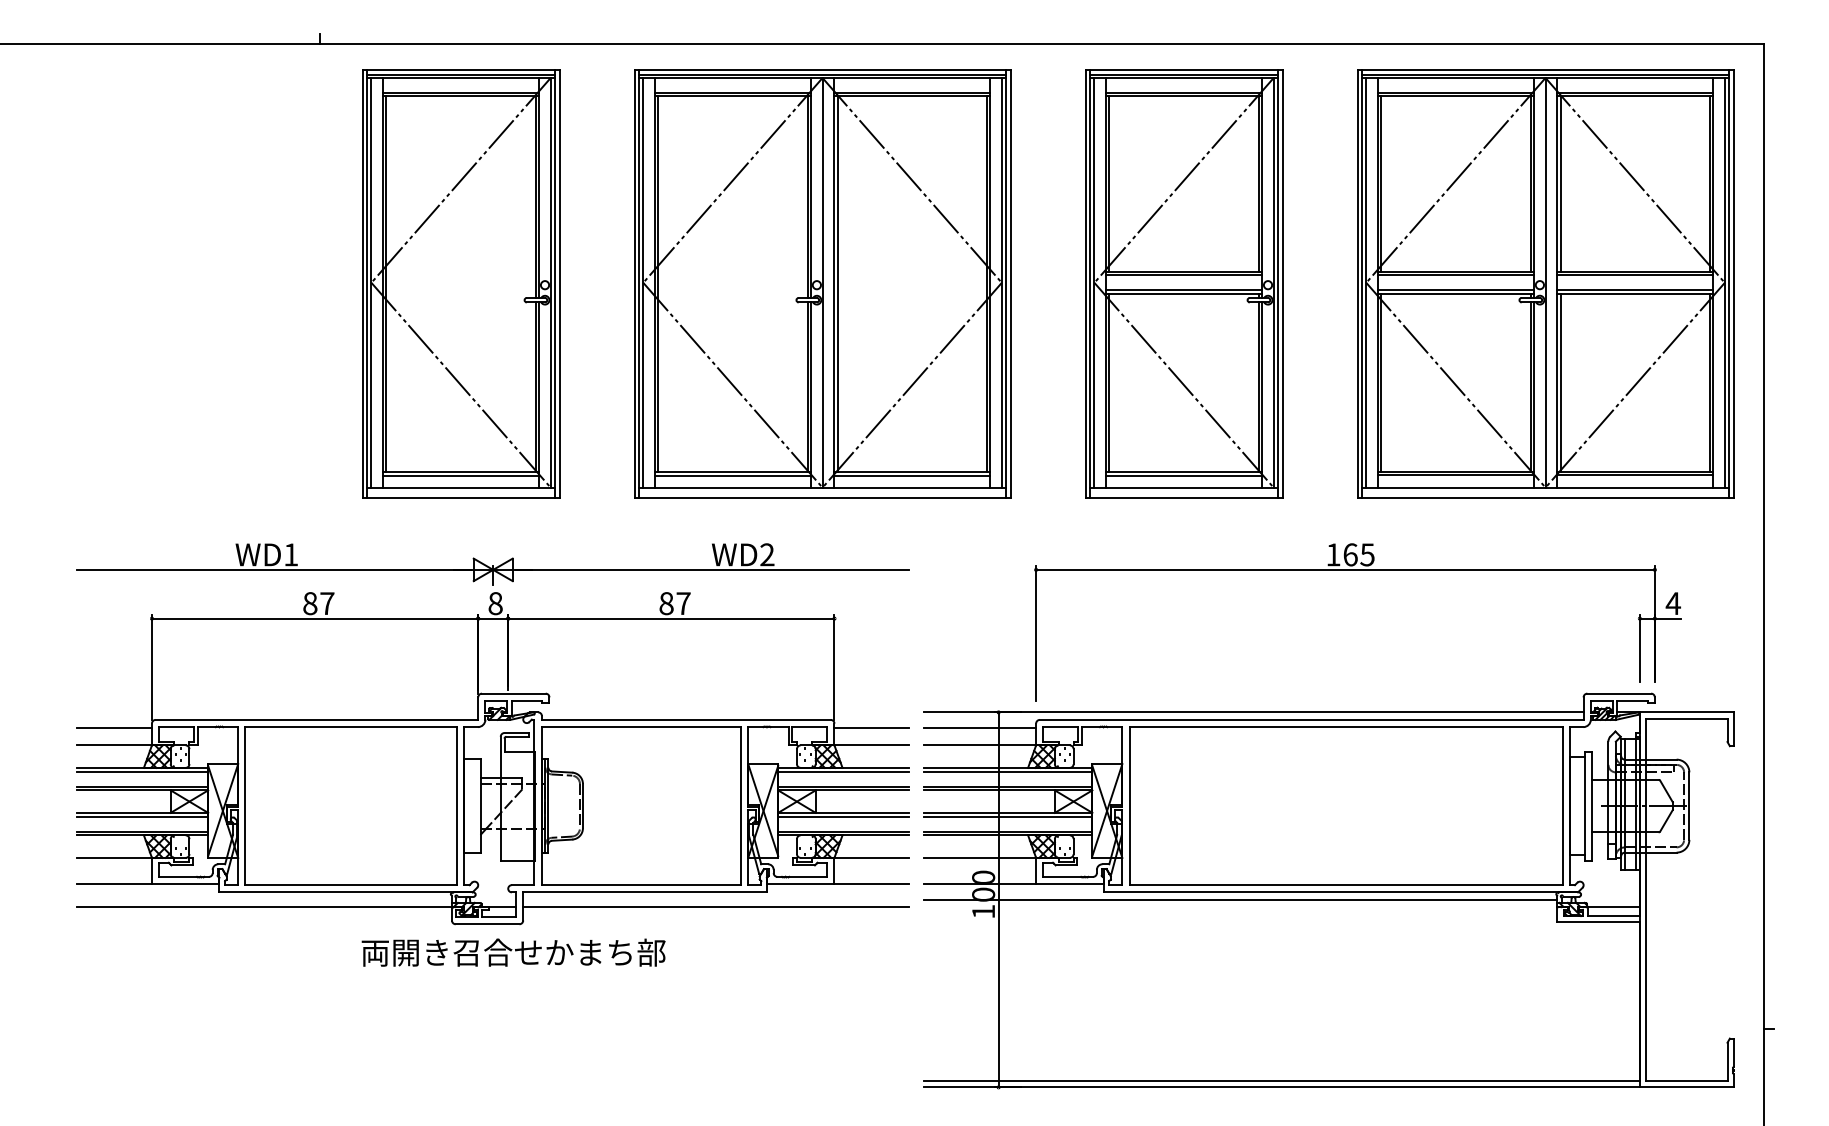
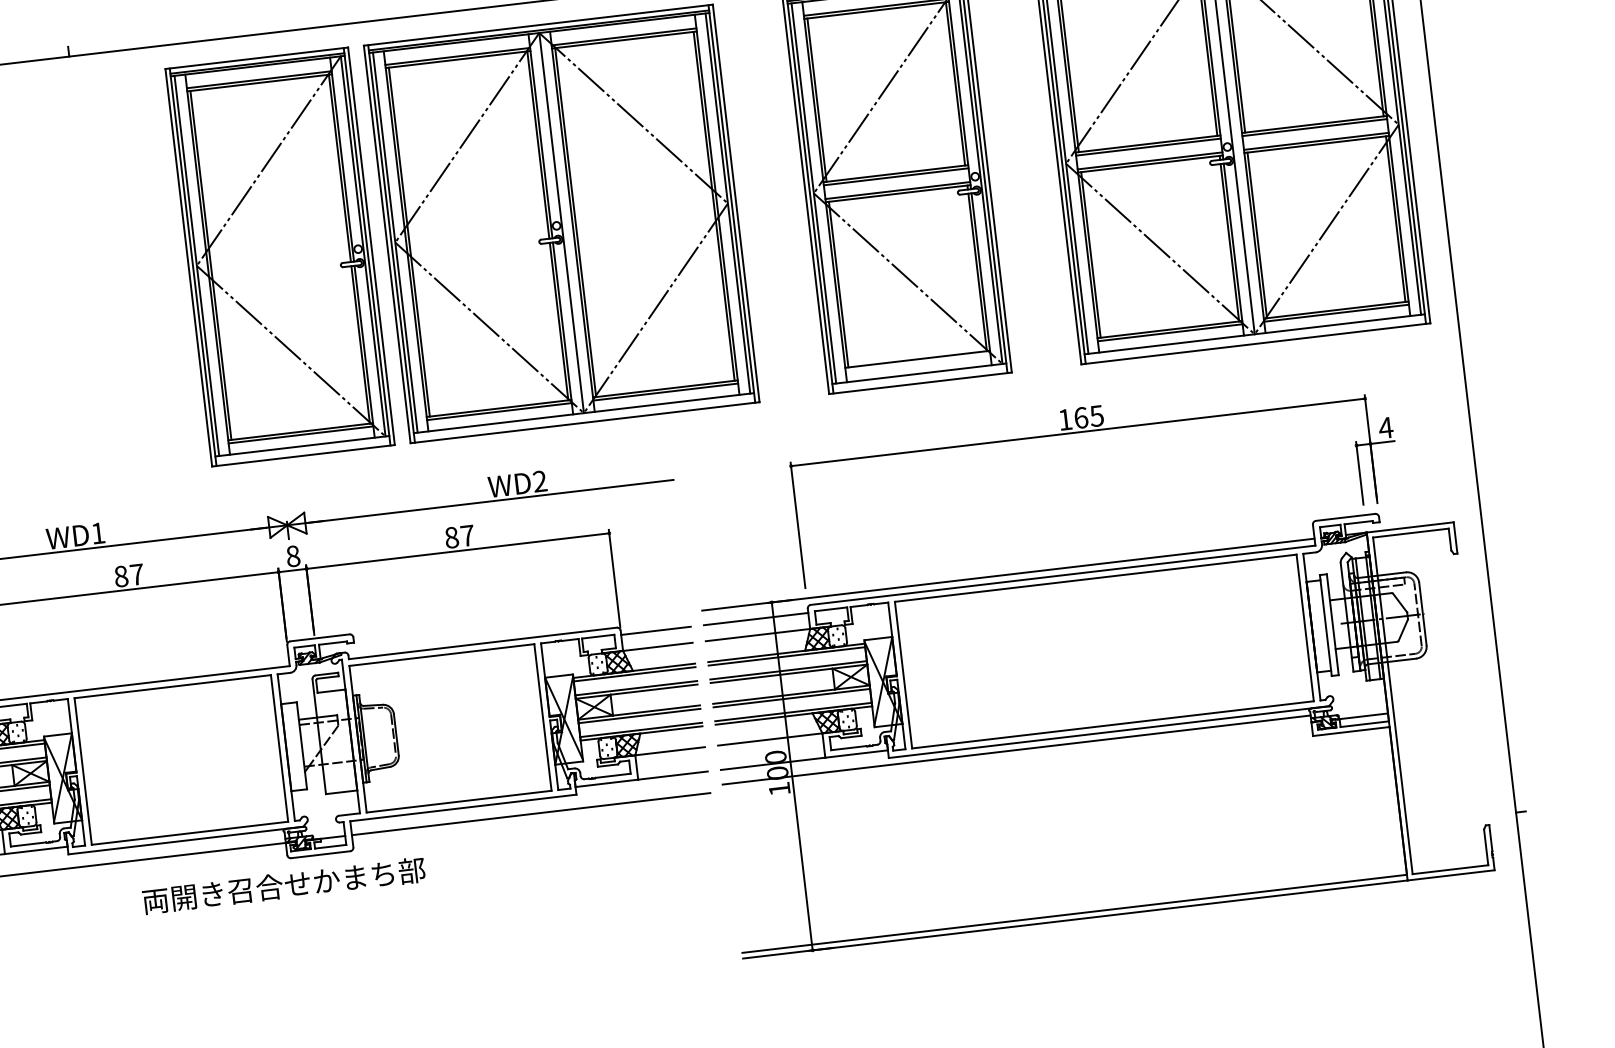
part: (461, 283) -> (280, 256), moved
line: (1184, 475) -> (918, 362), removed
text: (513, 952) -> (283, 885), moved

